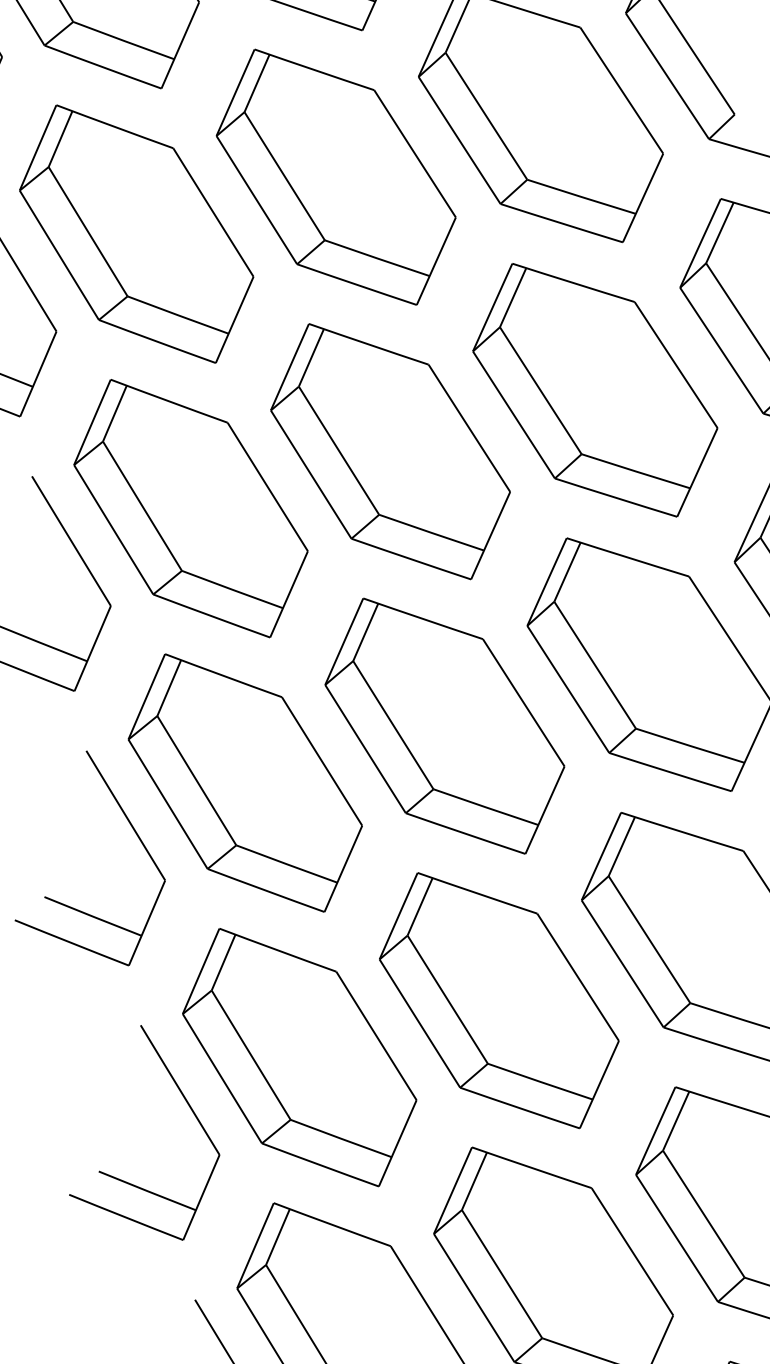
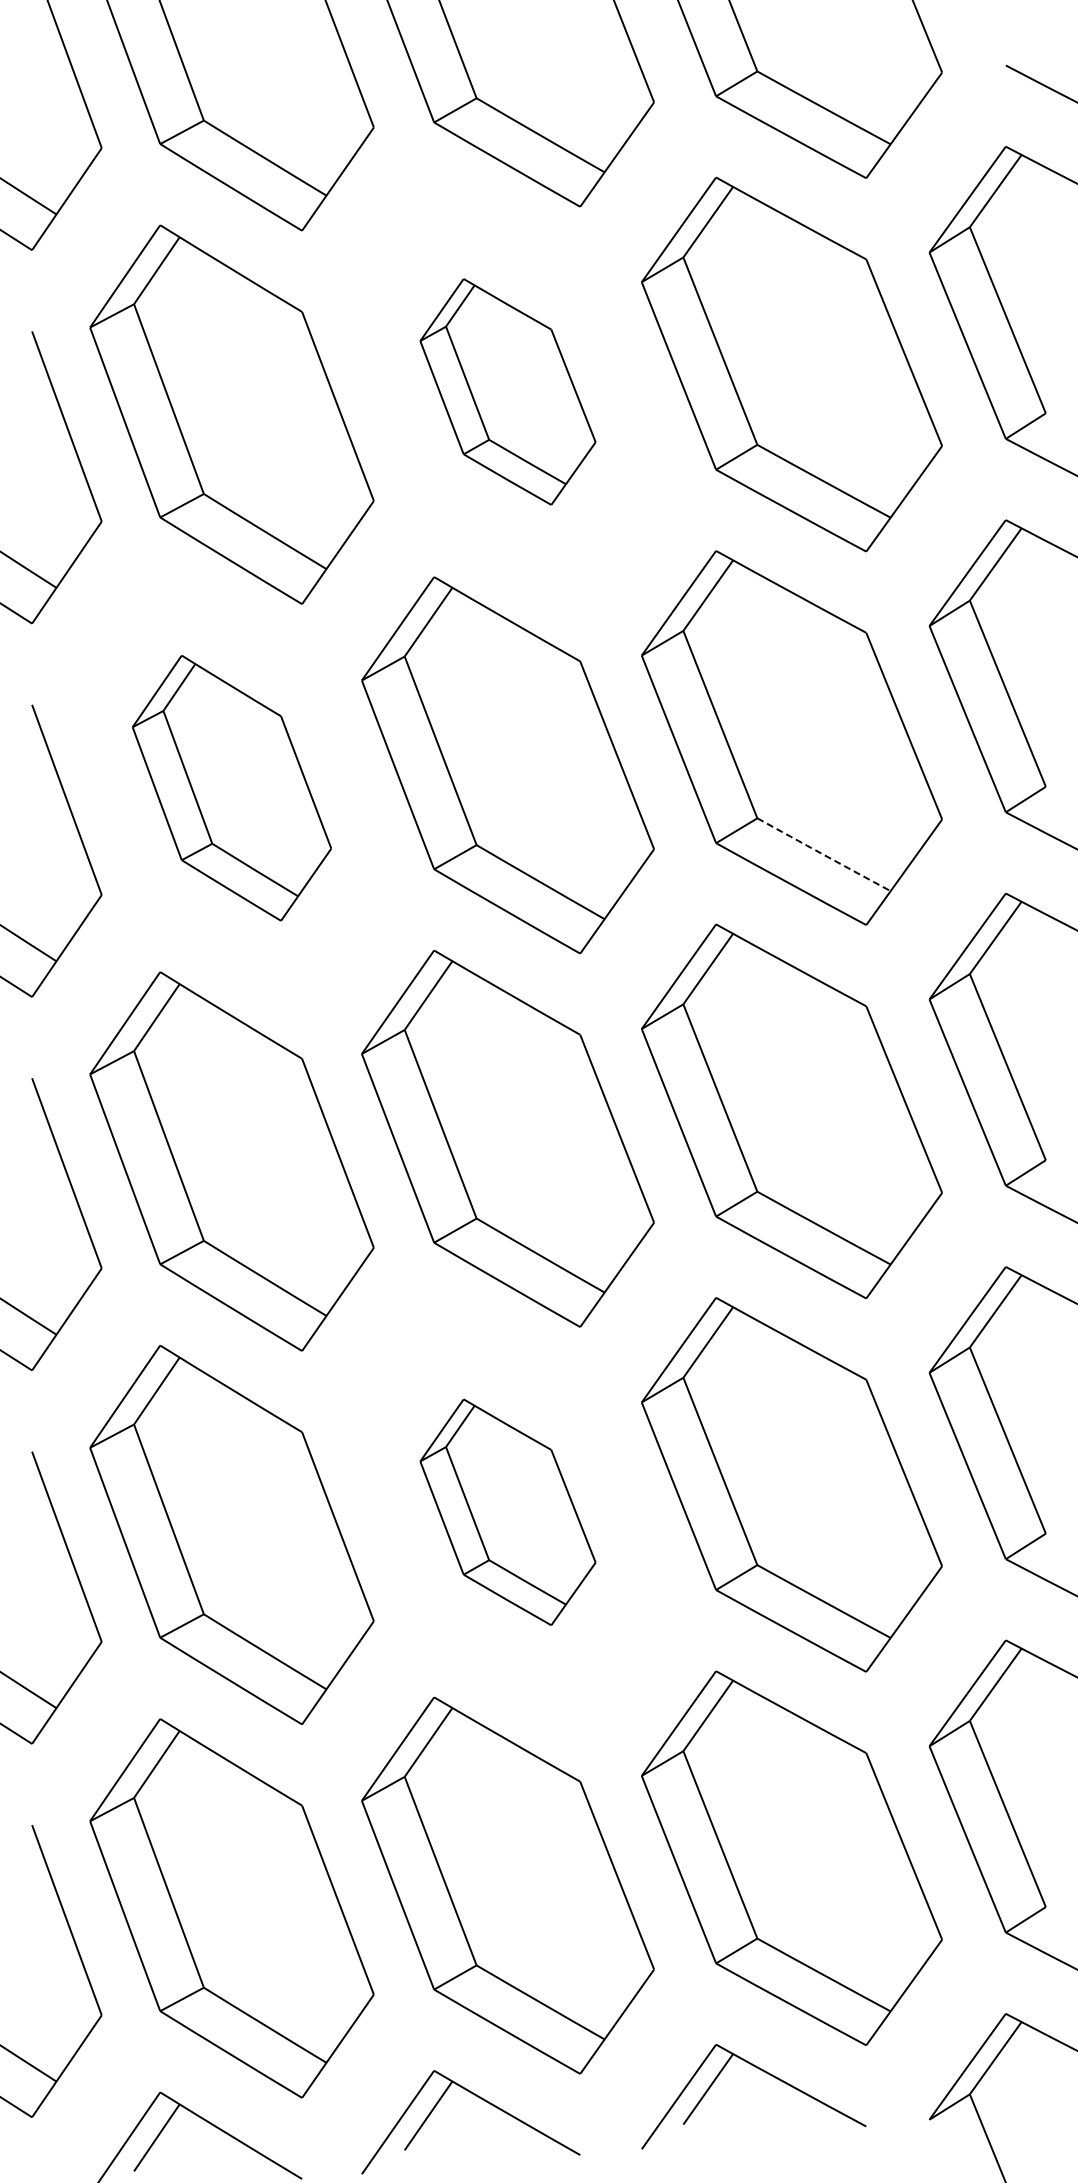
part: (335, 176) -> (507, 391), size x0.6
arc: (635, 471) -> (823, 854), solid -> dashed
part: (190, 508) -> (231, 788), size x0.7
part: (498, 1000) -> (507, 1512), size x0.6

